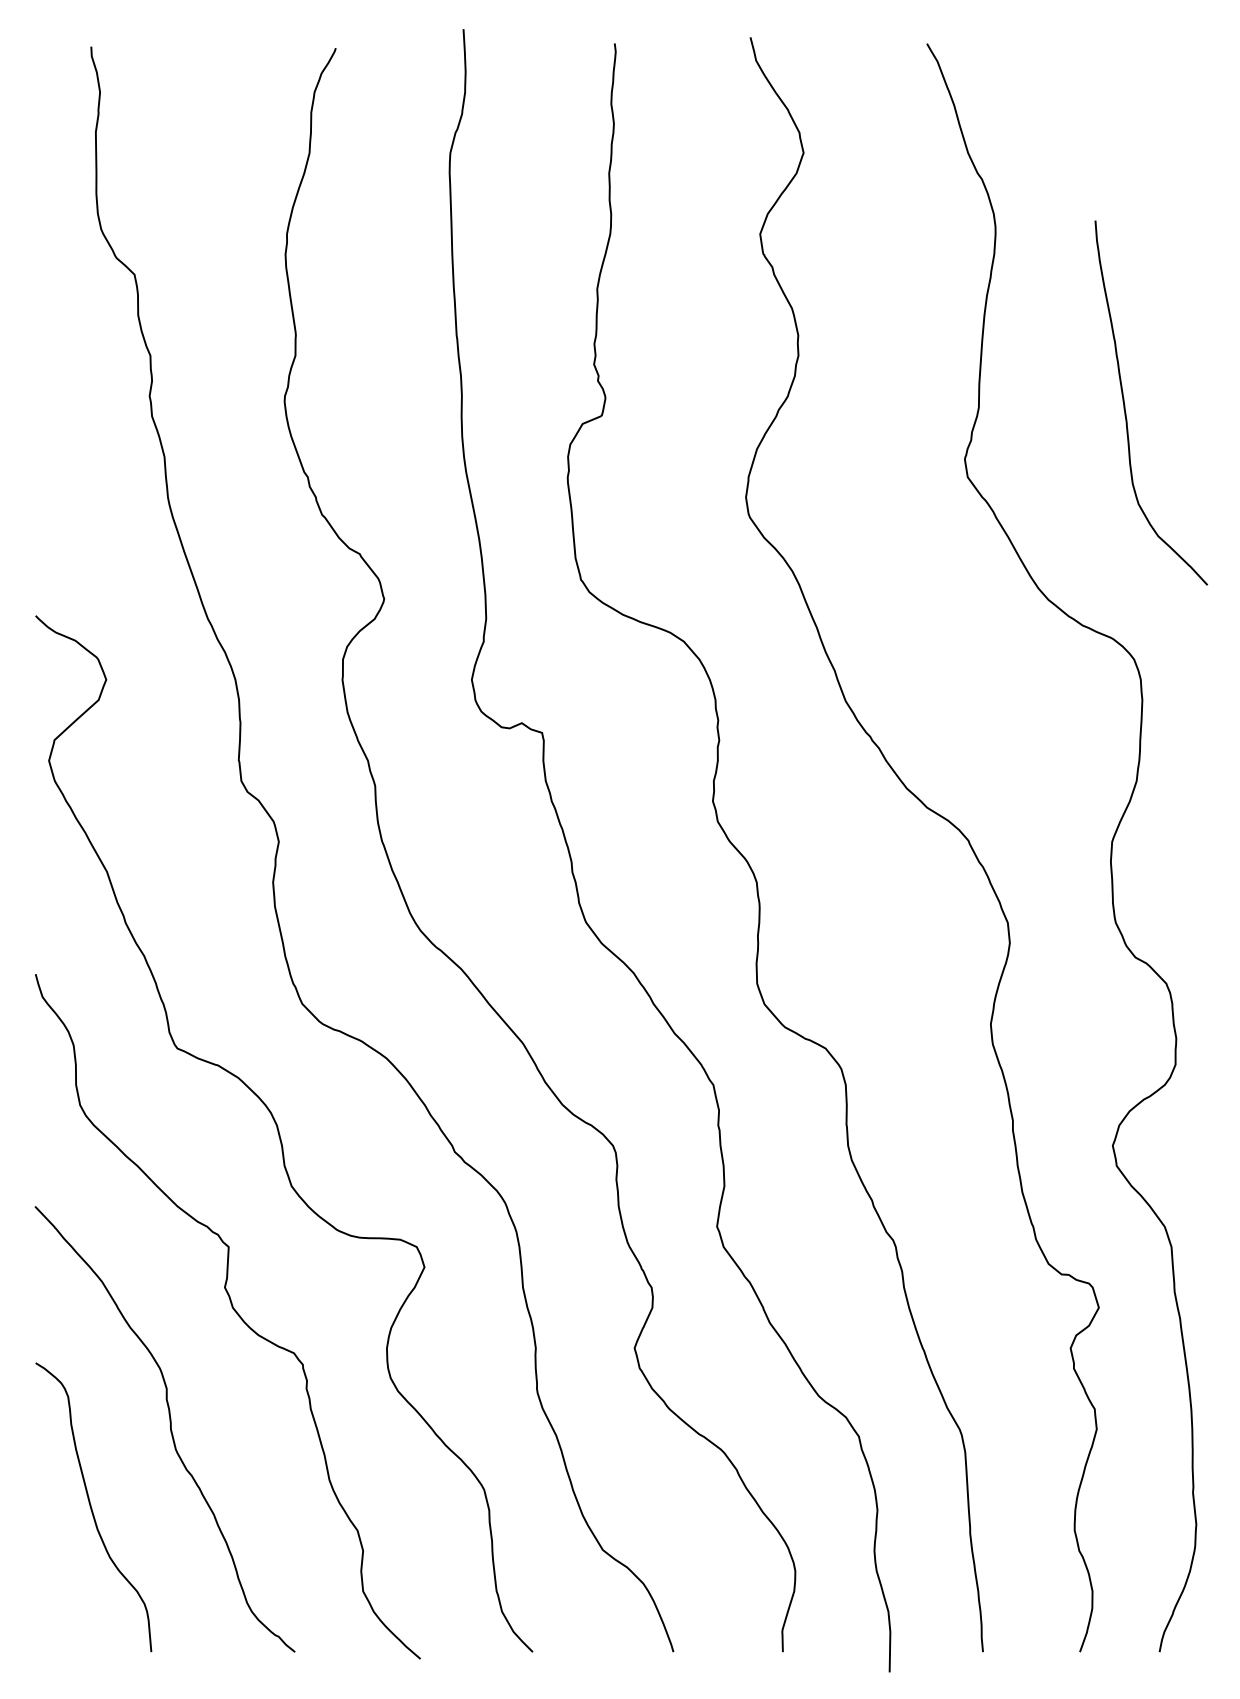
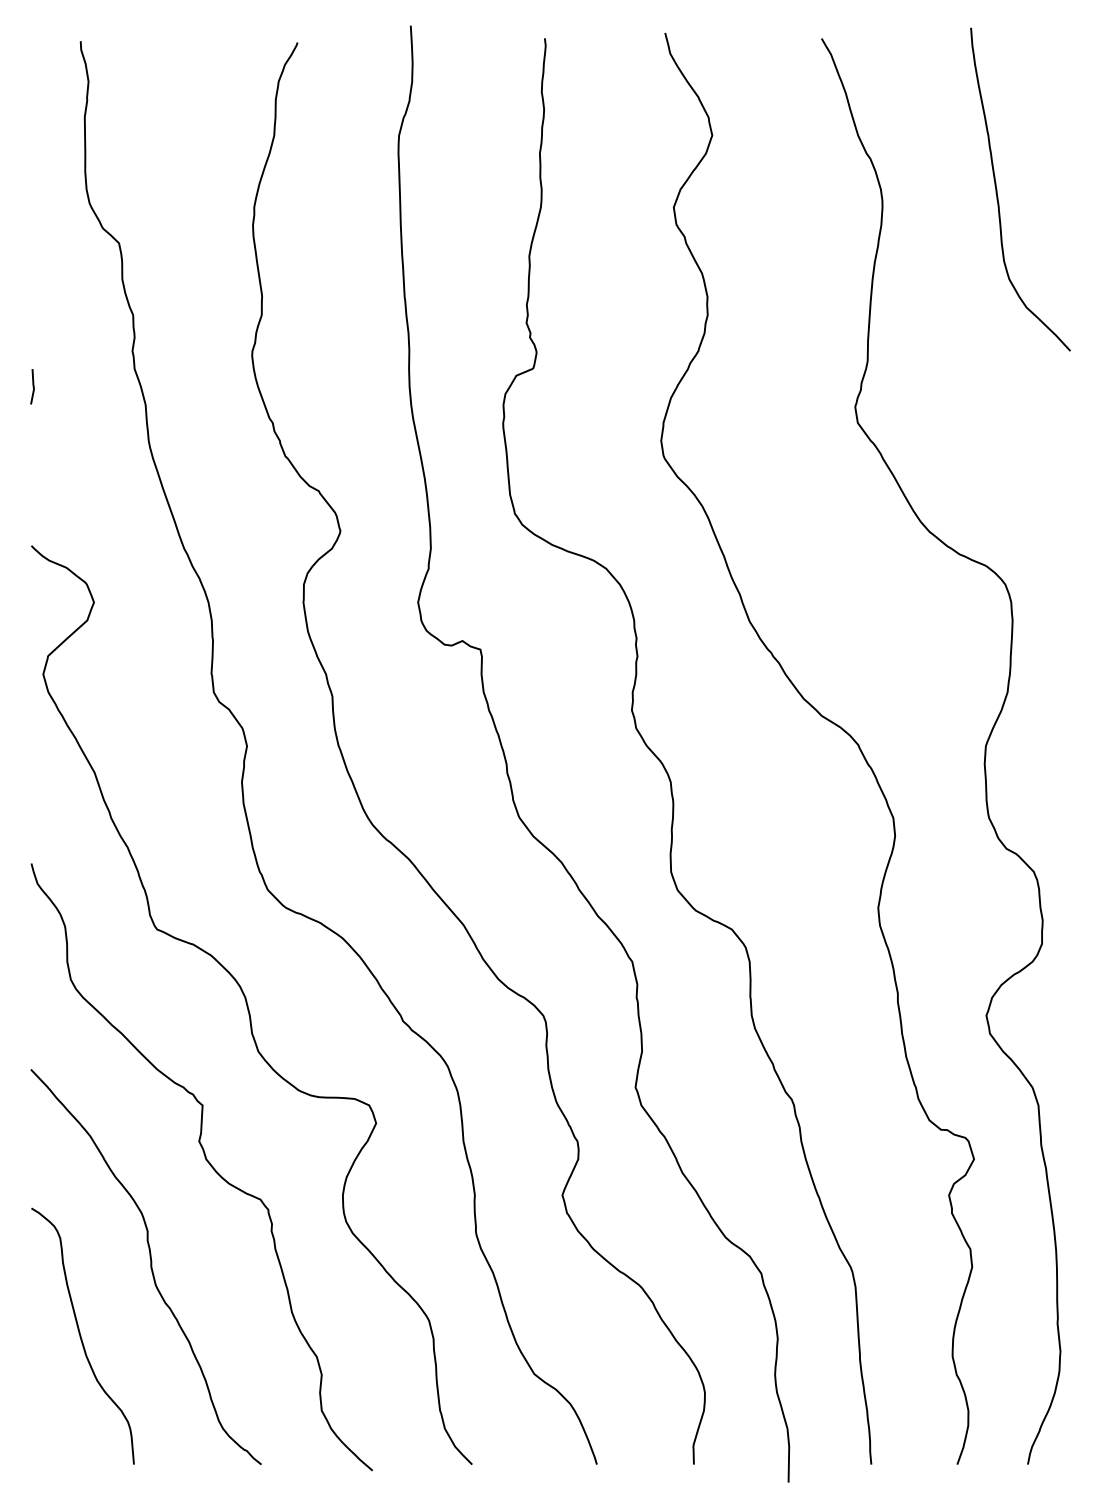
curve: (1125, 405) -> (997, 191), moved
line: (37, 436) -> (33, 386), added

